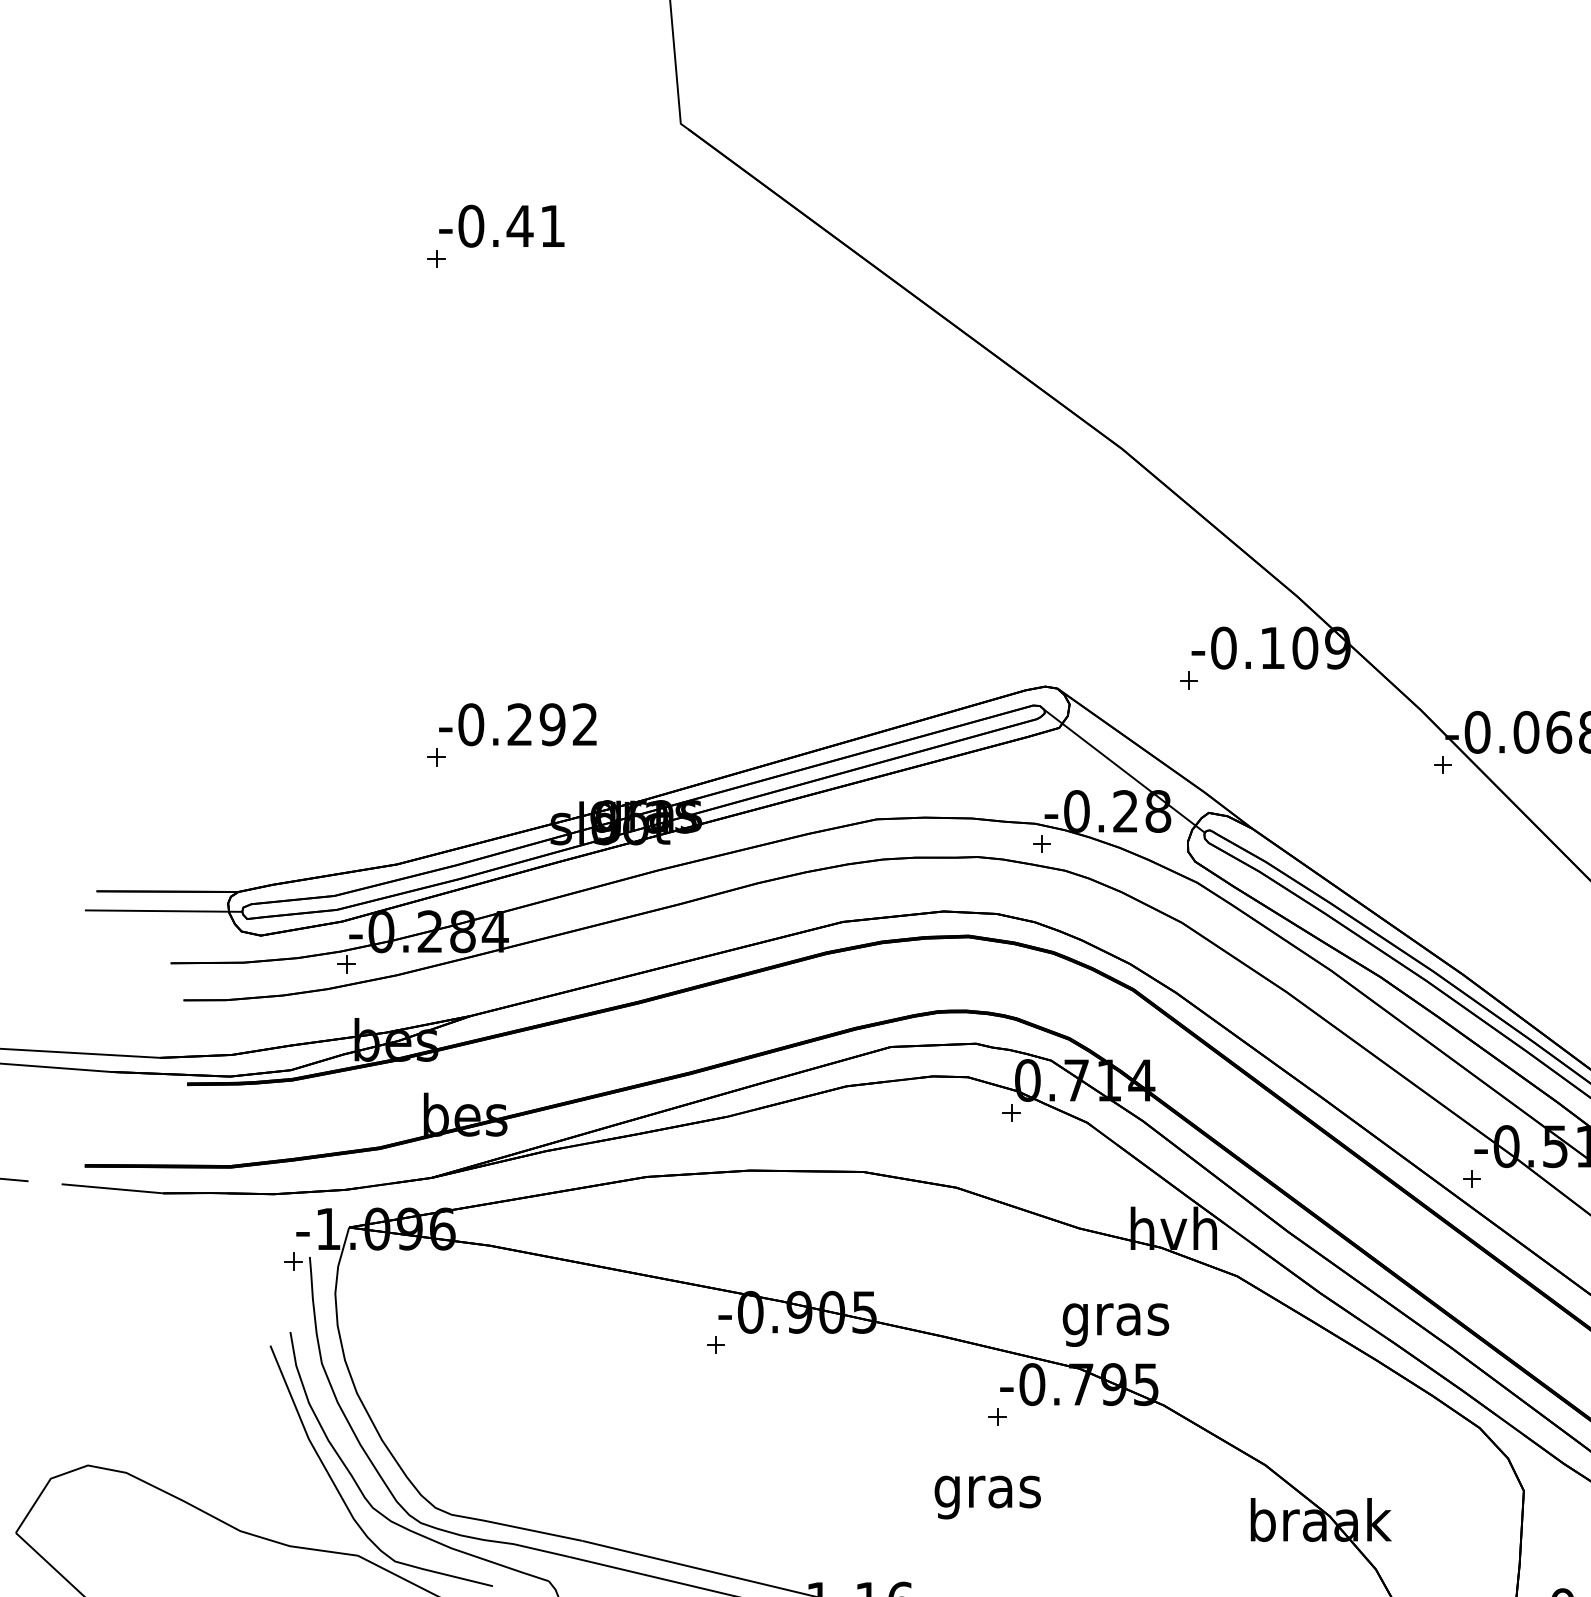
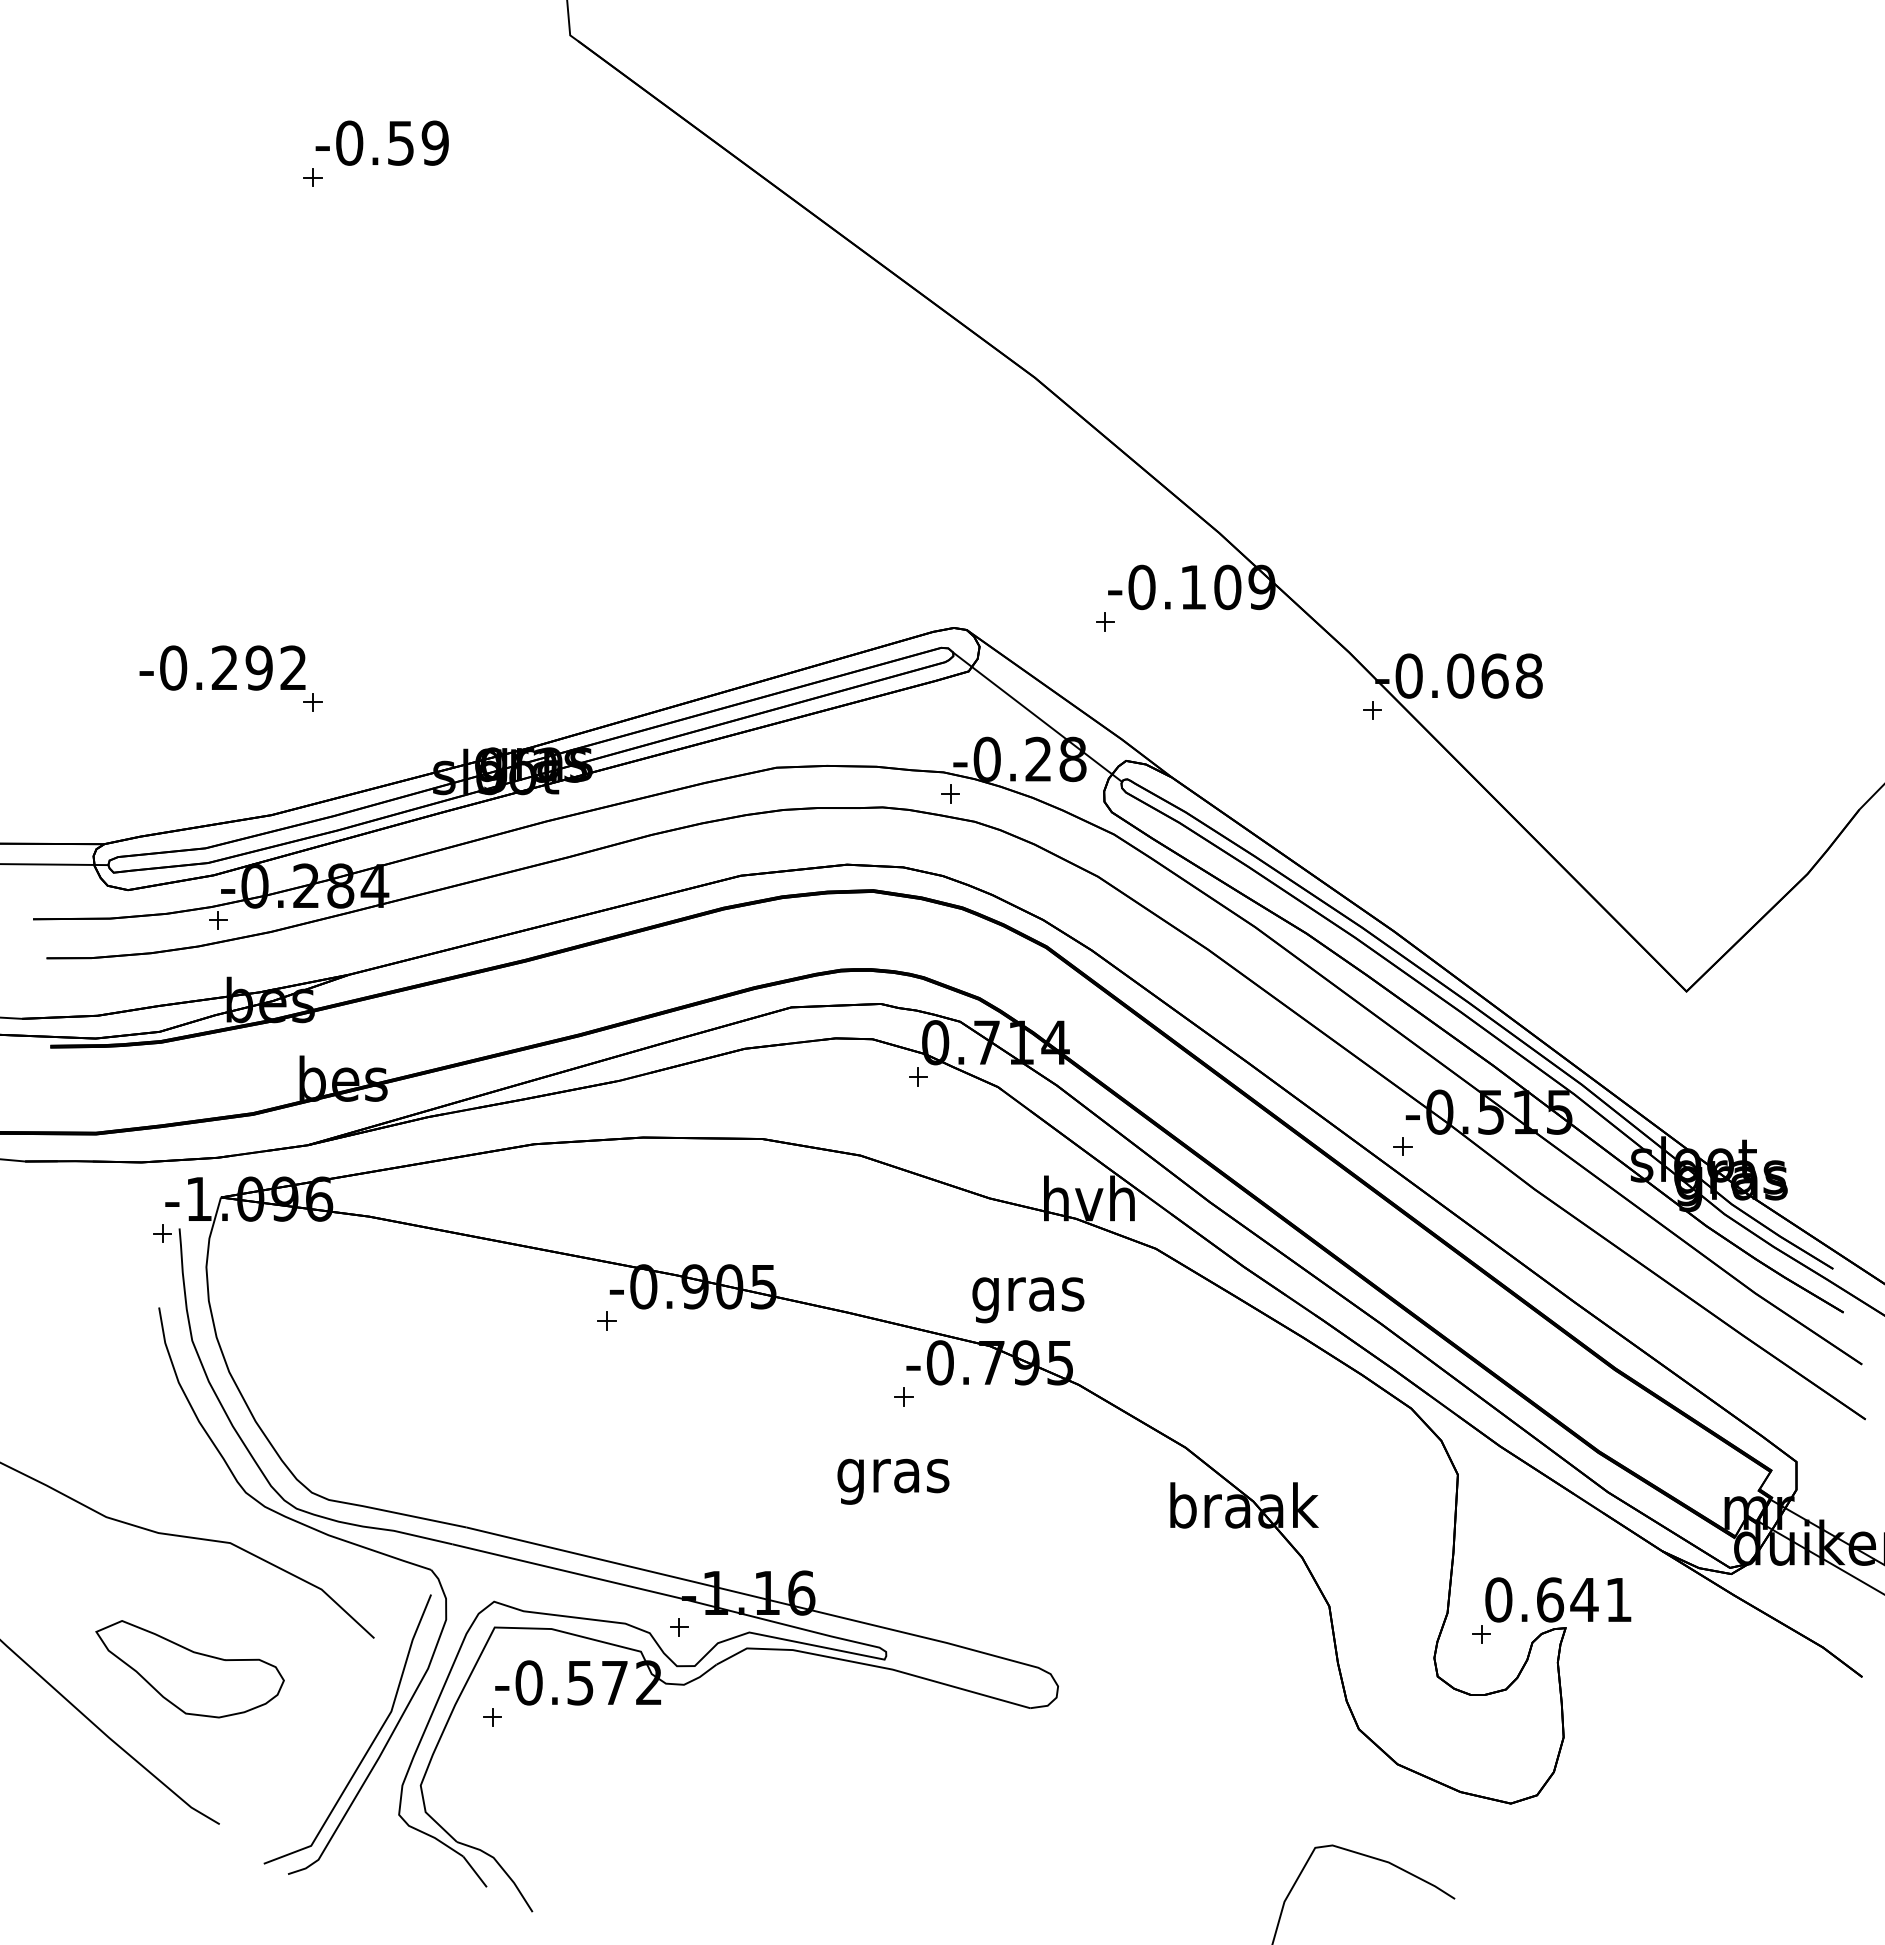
text: (535, 225) -> (417, 142), -0.41 -> -0.59
text: (517, 724) -> (222, 667), moved
curve: (339, 1490) -> (210, 1474), removed

